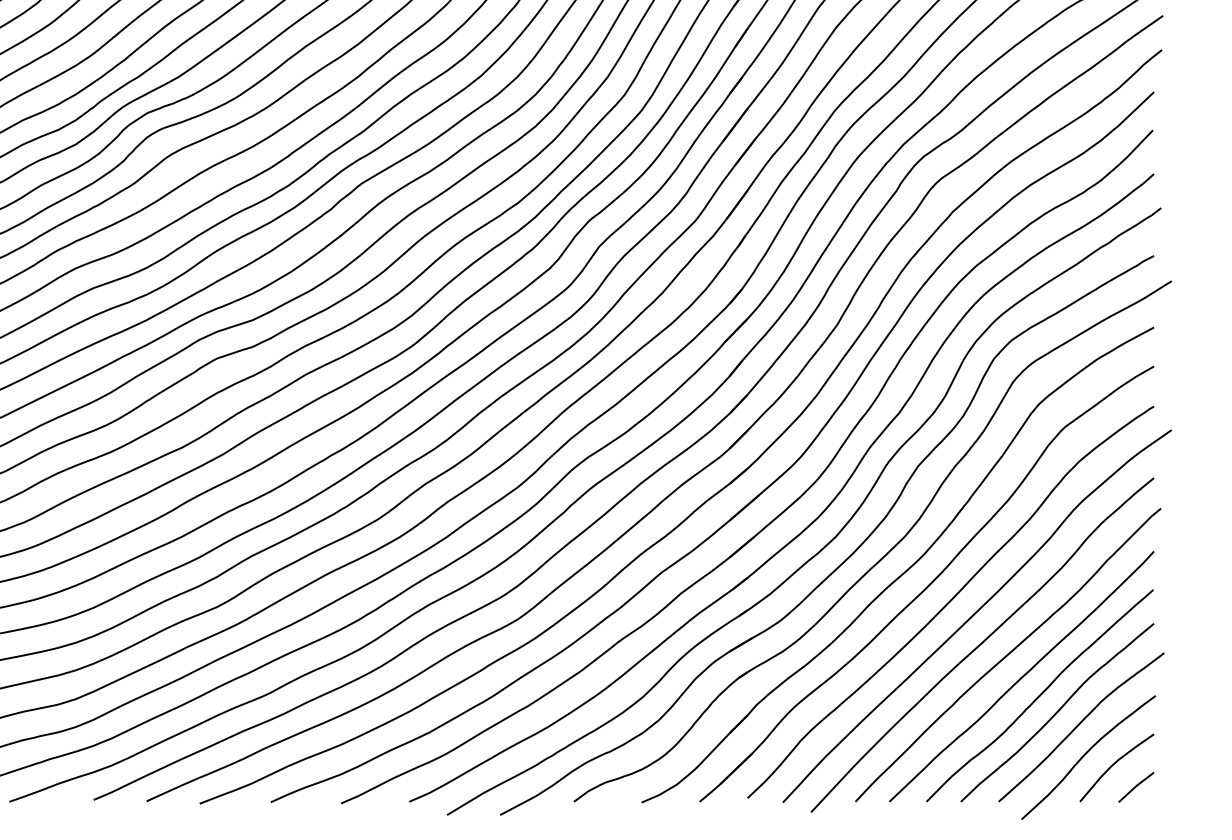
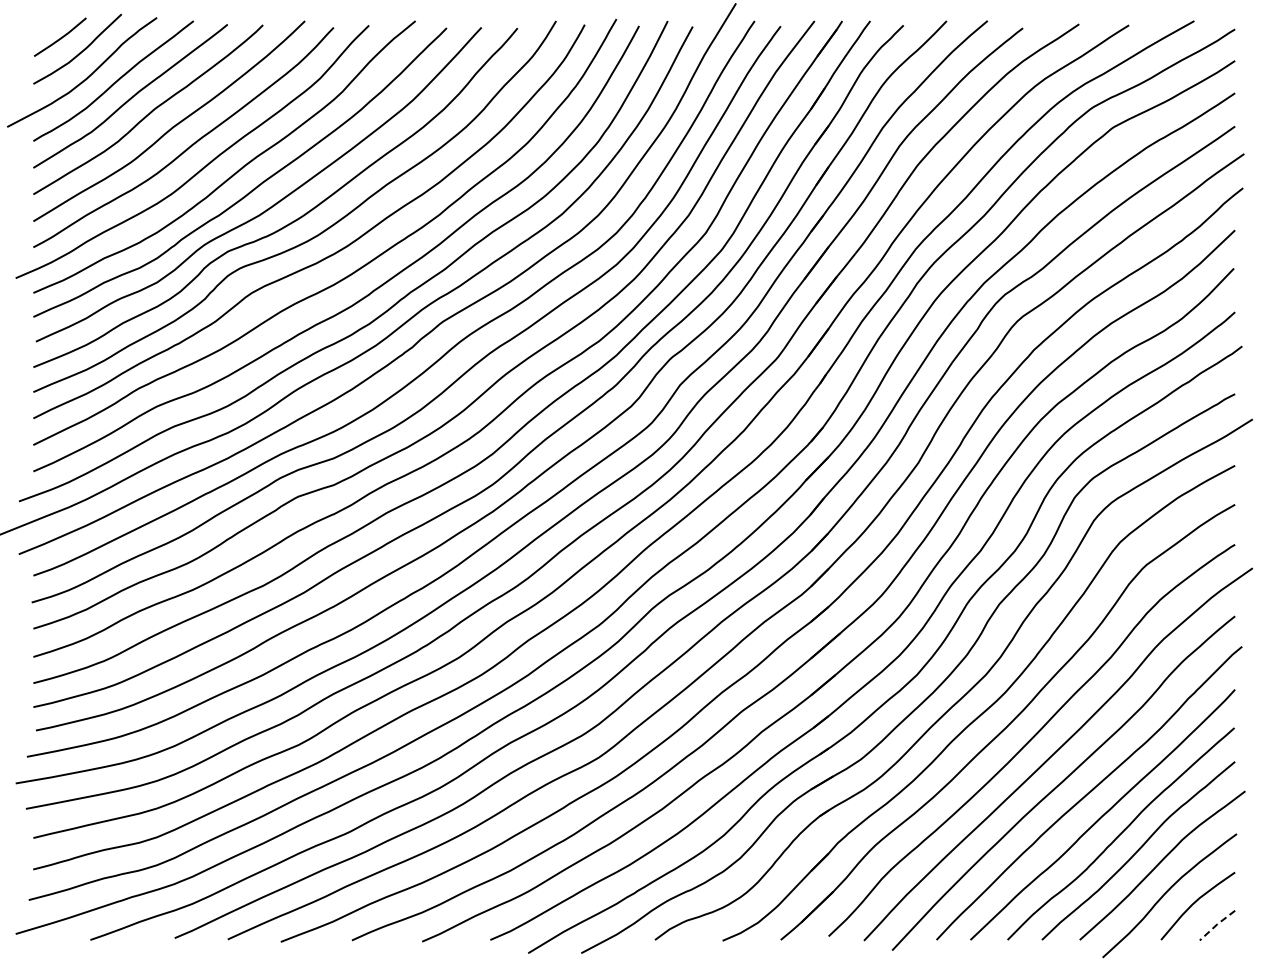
line: (1135, 786) -> (1216, 924), solid -> dashed

